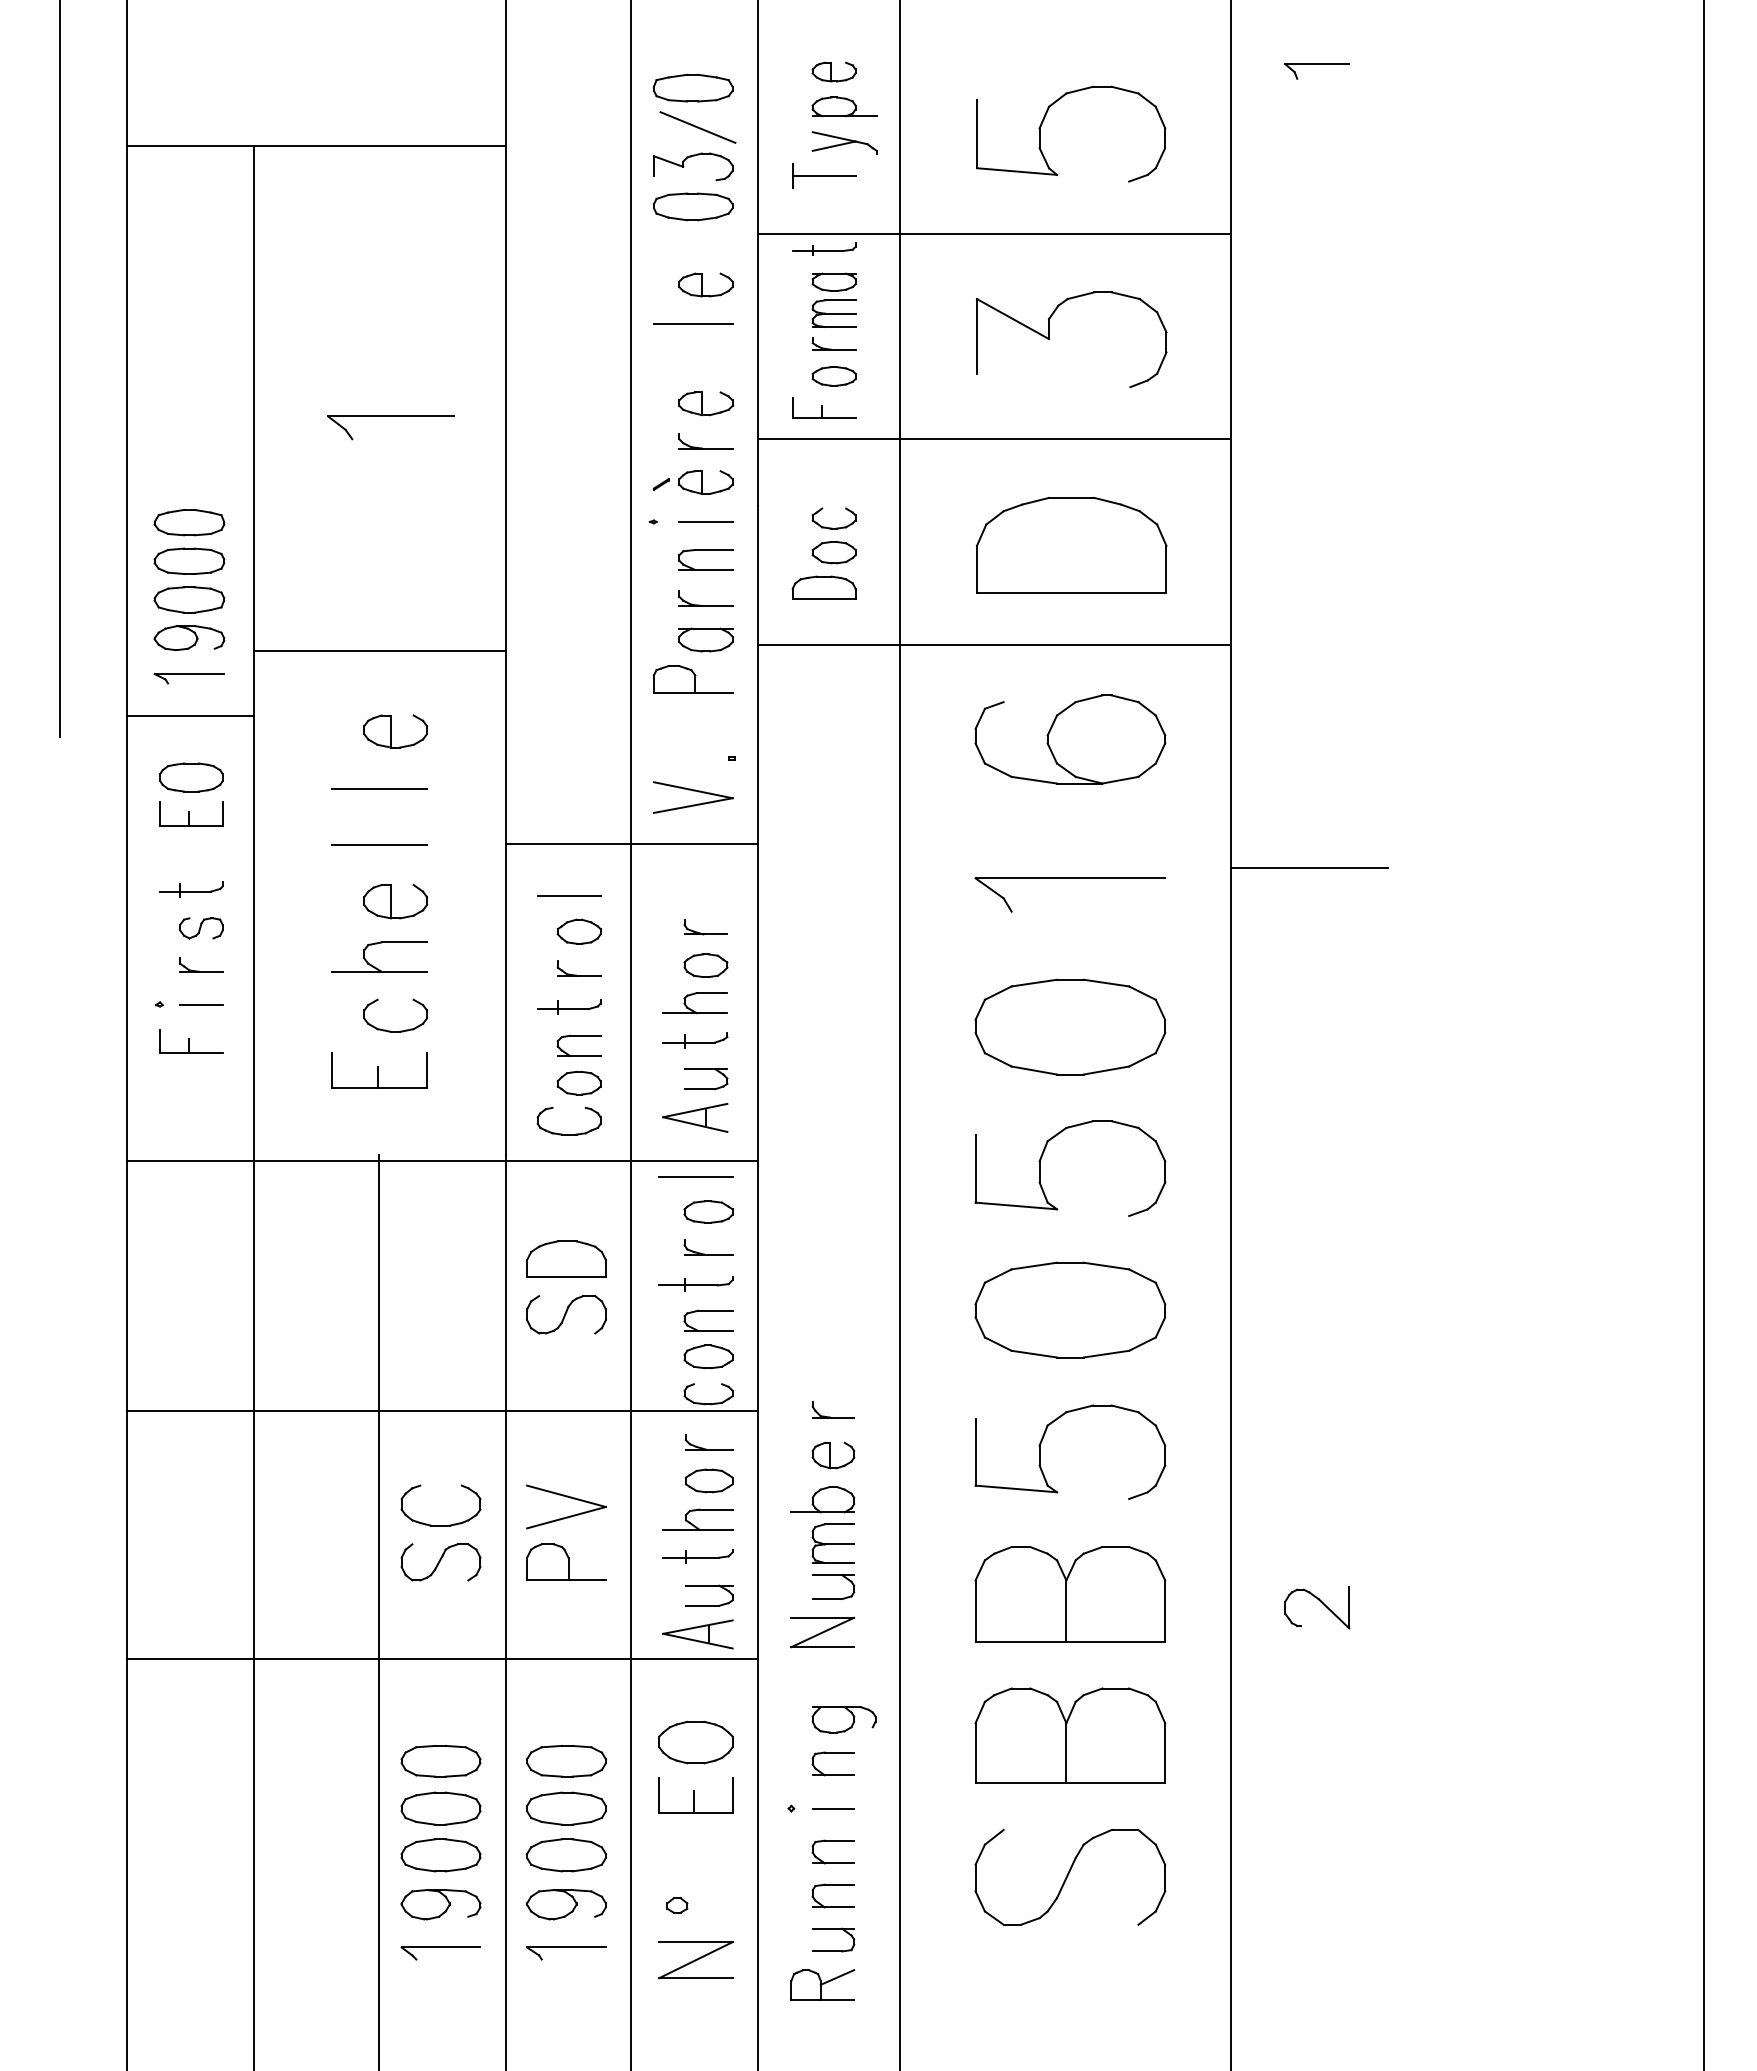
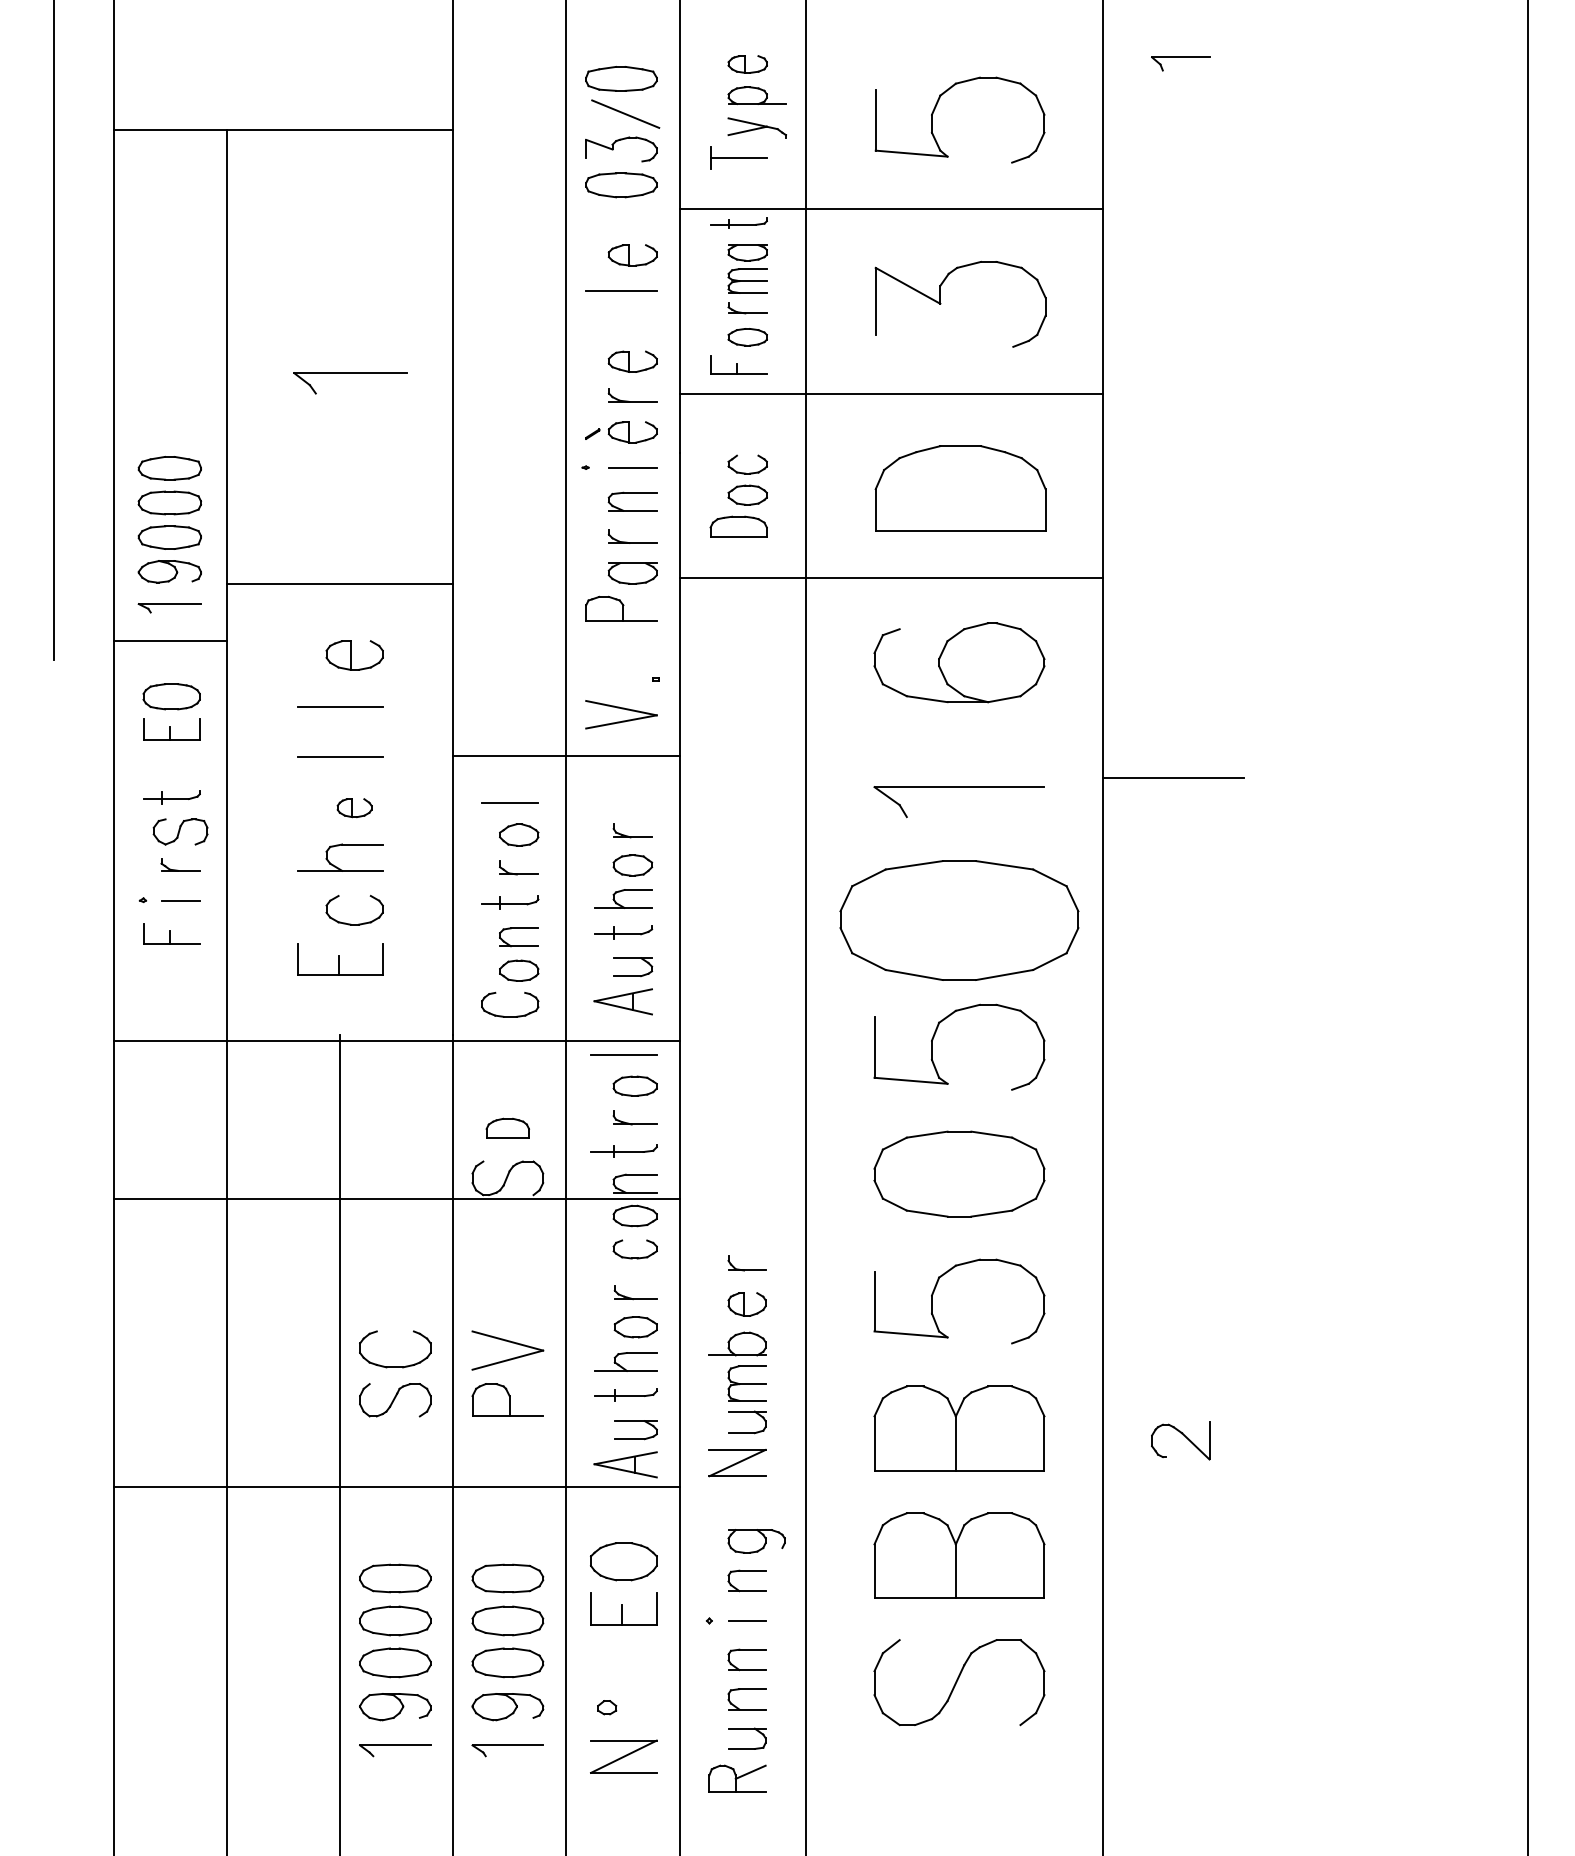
part: (395, 901) -> (354, 807), size x0.6
part: (201, 928) -> (180, 832), size x1.4
part: (1070, 1026) -> (959, 919), size x1.4
part: (566, 1258) -> (507, 1127), size x0.6
line: (442, 1410) -> (396, 1198), moved

